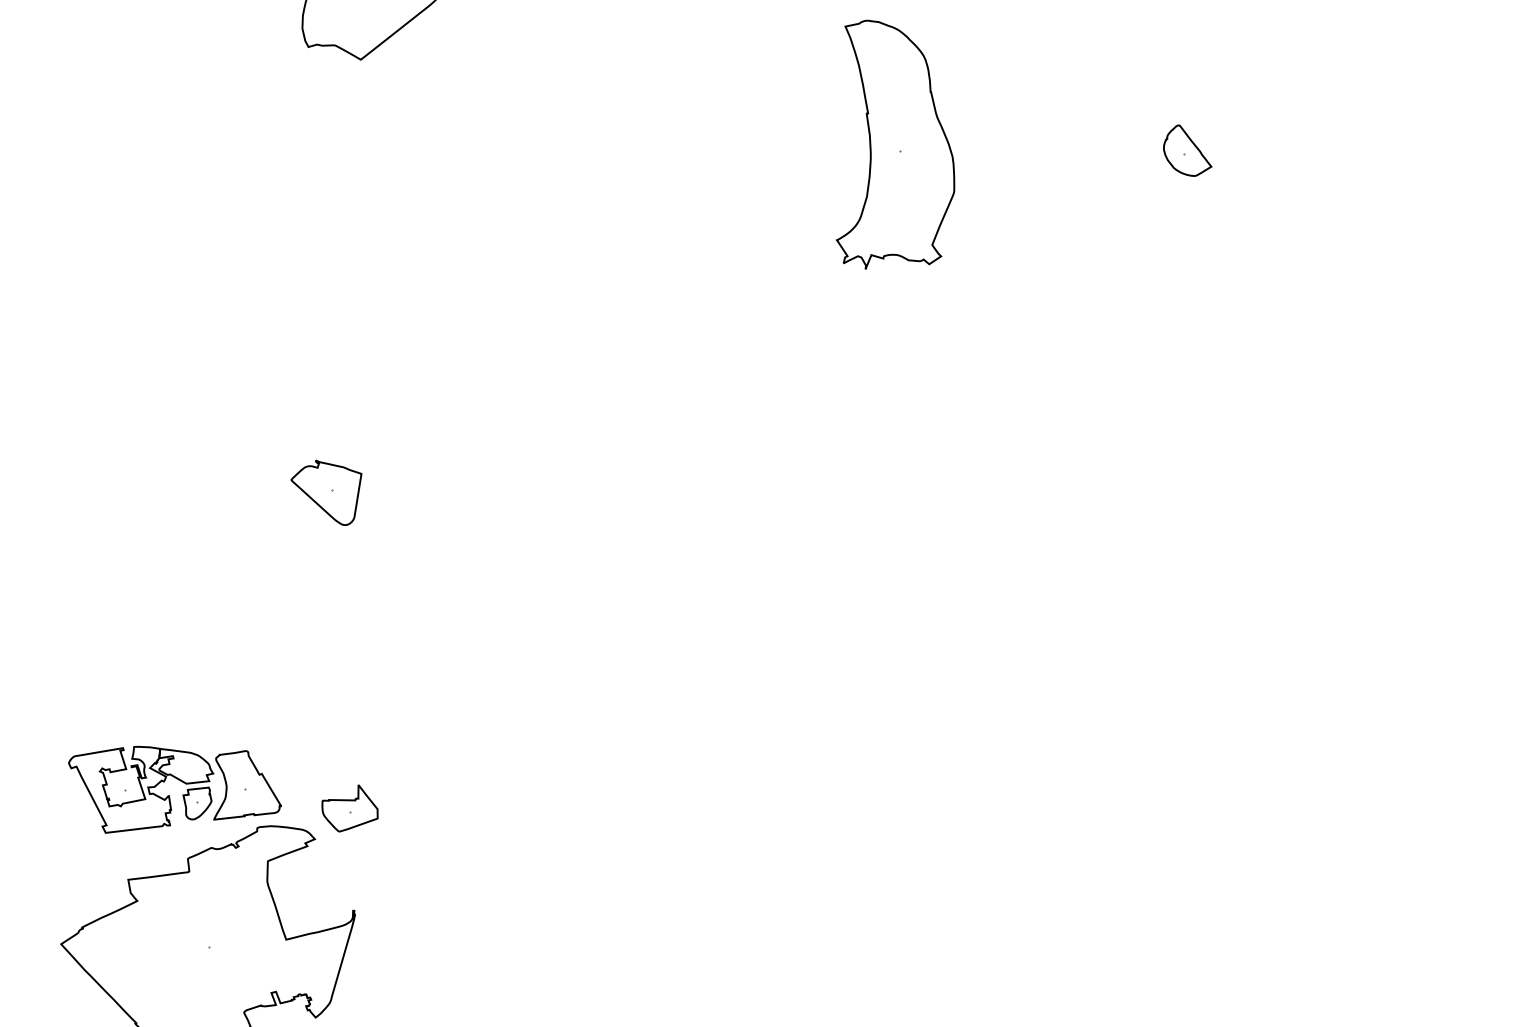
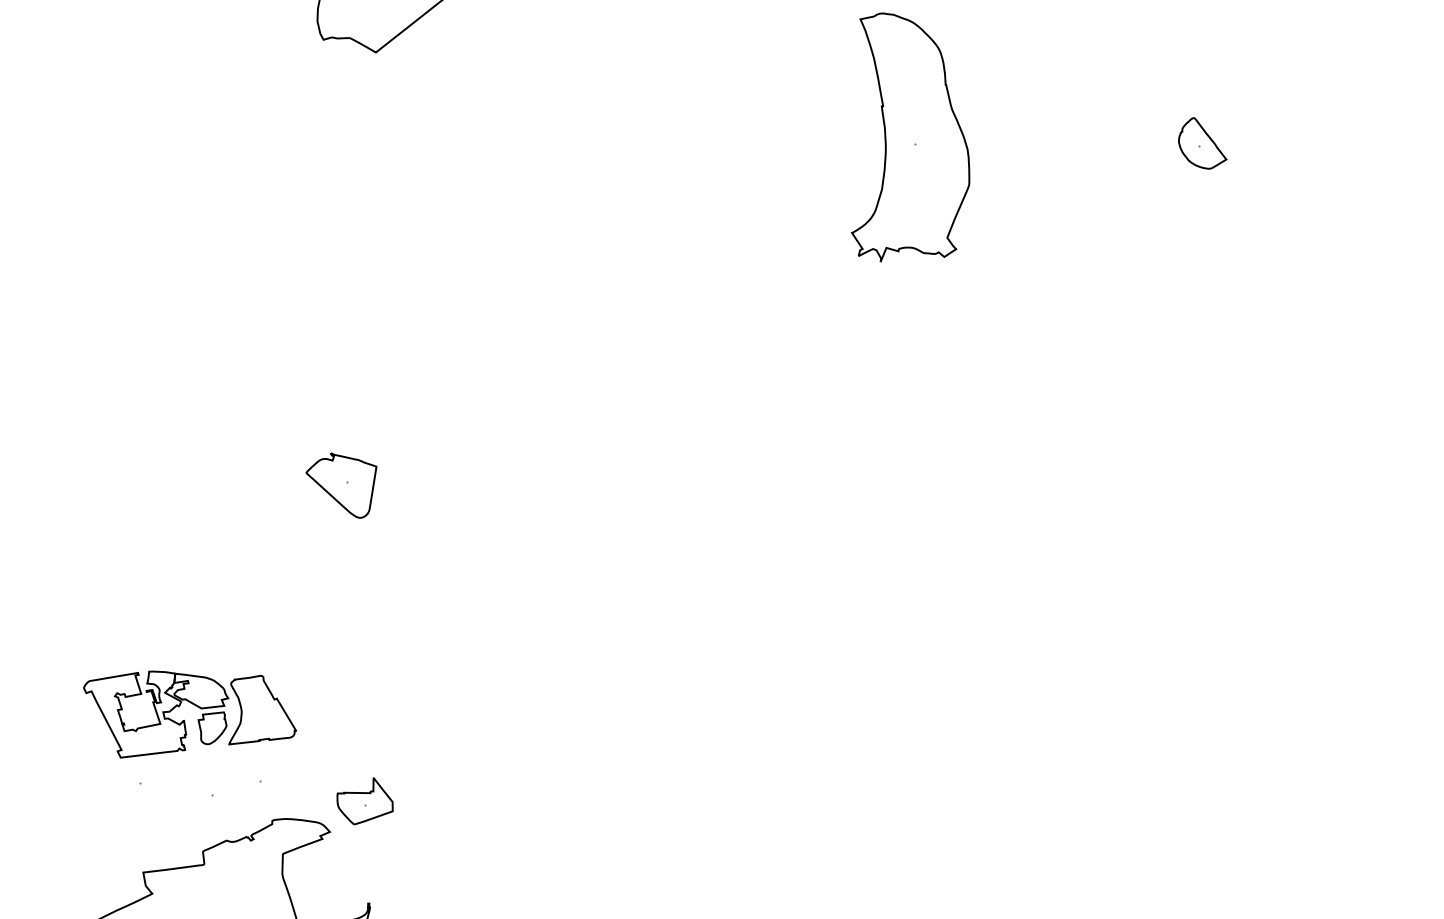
part: (169, 795) -> (184, 720), moved

